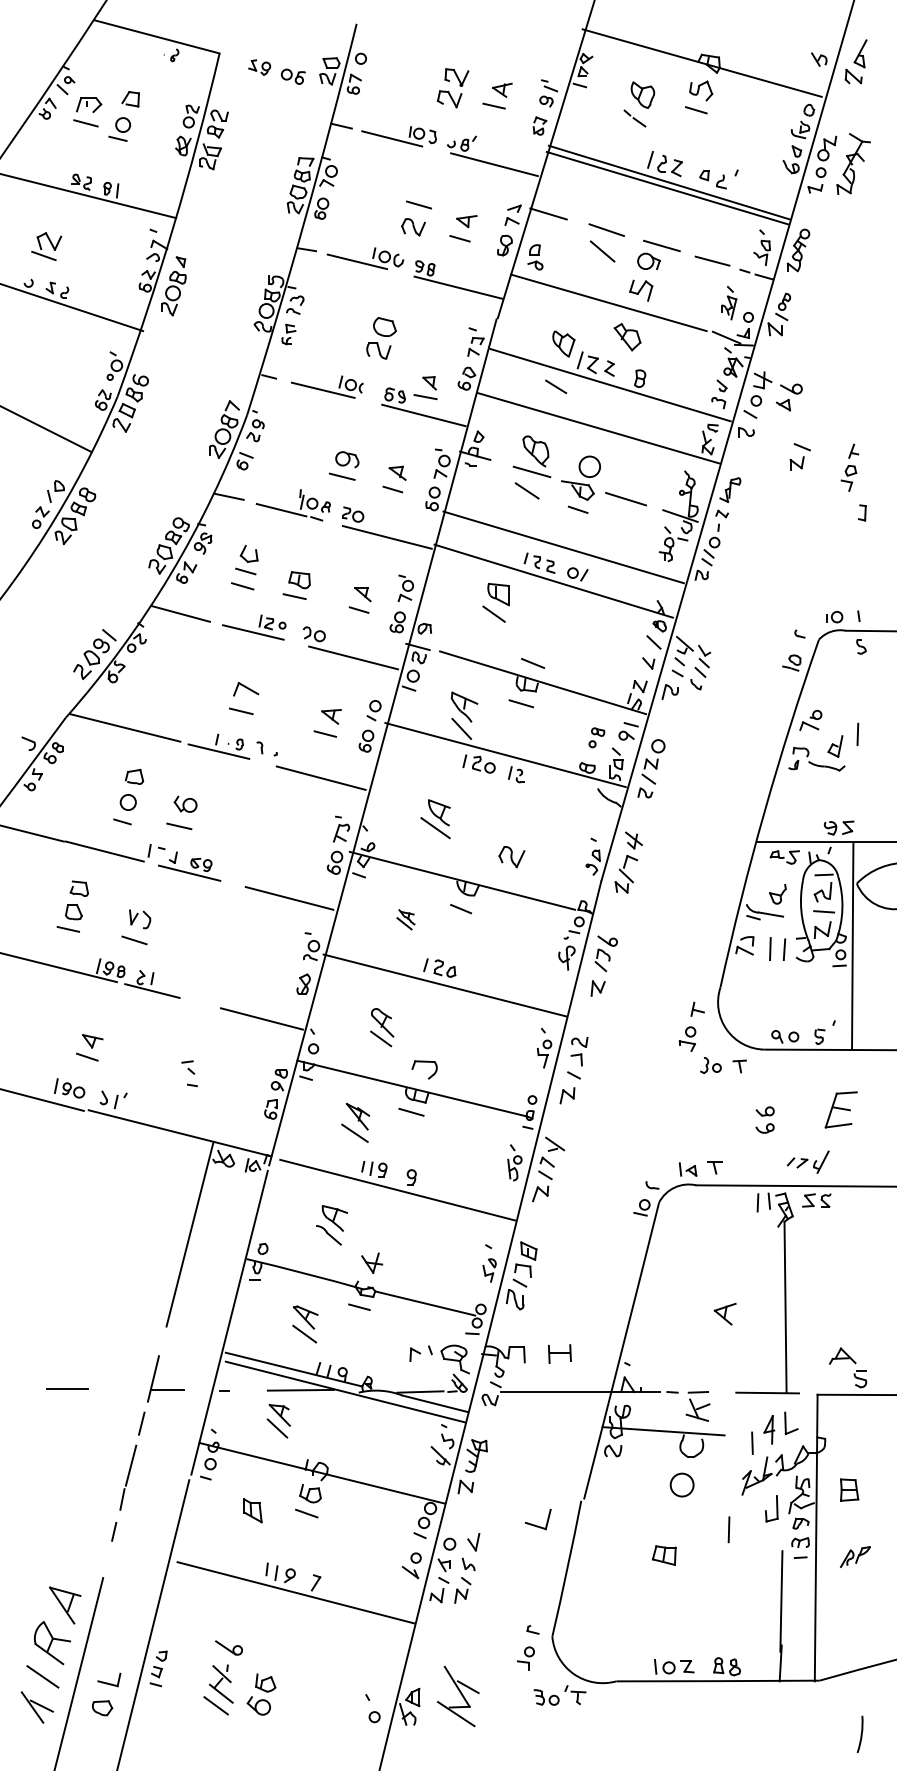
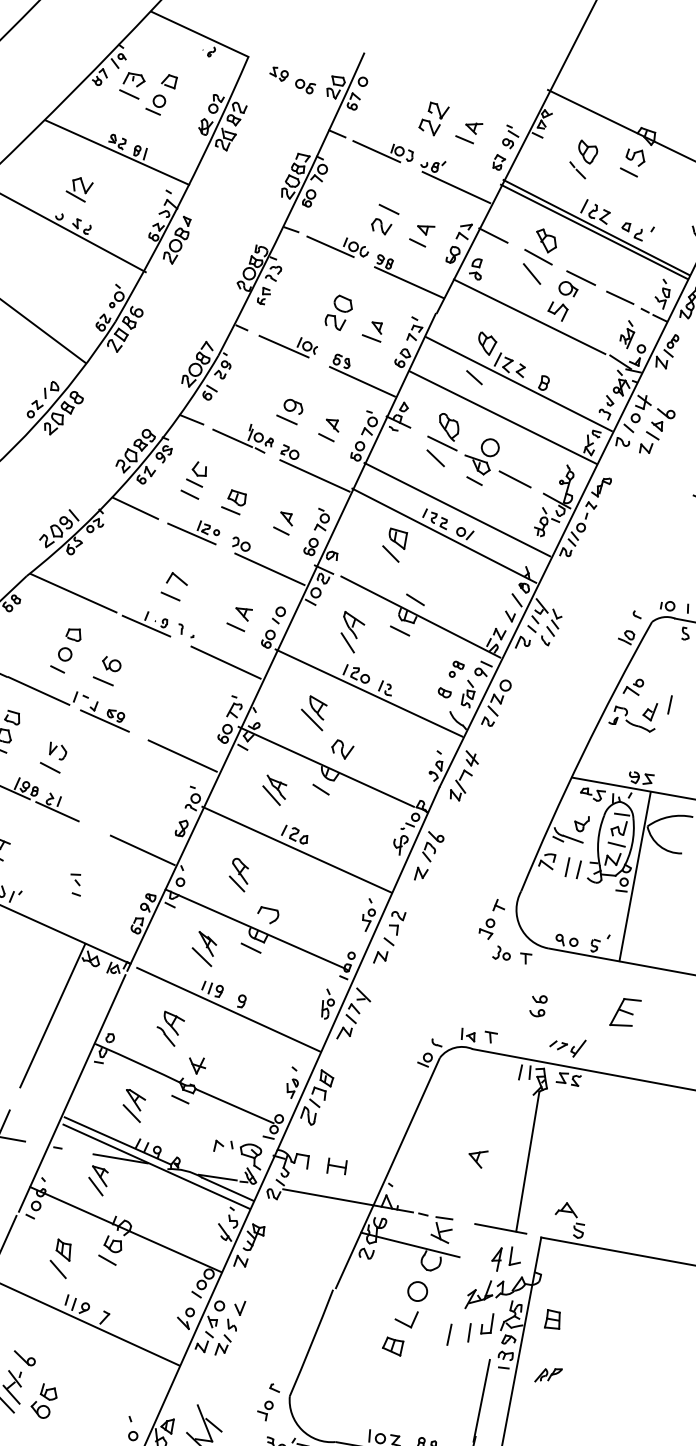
part: (627, 337) -> (546, 241), moved
part: (425, 387) -> (372, 330), moved
part: (799, 456) -> (649, 442), moved
line: (505, 755) -> (368, 693), moved
part: (511, 857) -> (341, 750), moved
part: (405, 919) -> (274, 790), size x1.67
part: (840, 1109) -> (625, 1012), moved
line: (752, 1442) -> (469, 1332), moved
part: (537, 1519) -> (405, 1318), moved
line: (249, 1534) -> (57, 1268), added

